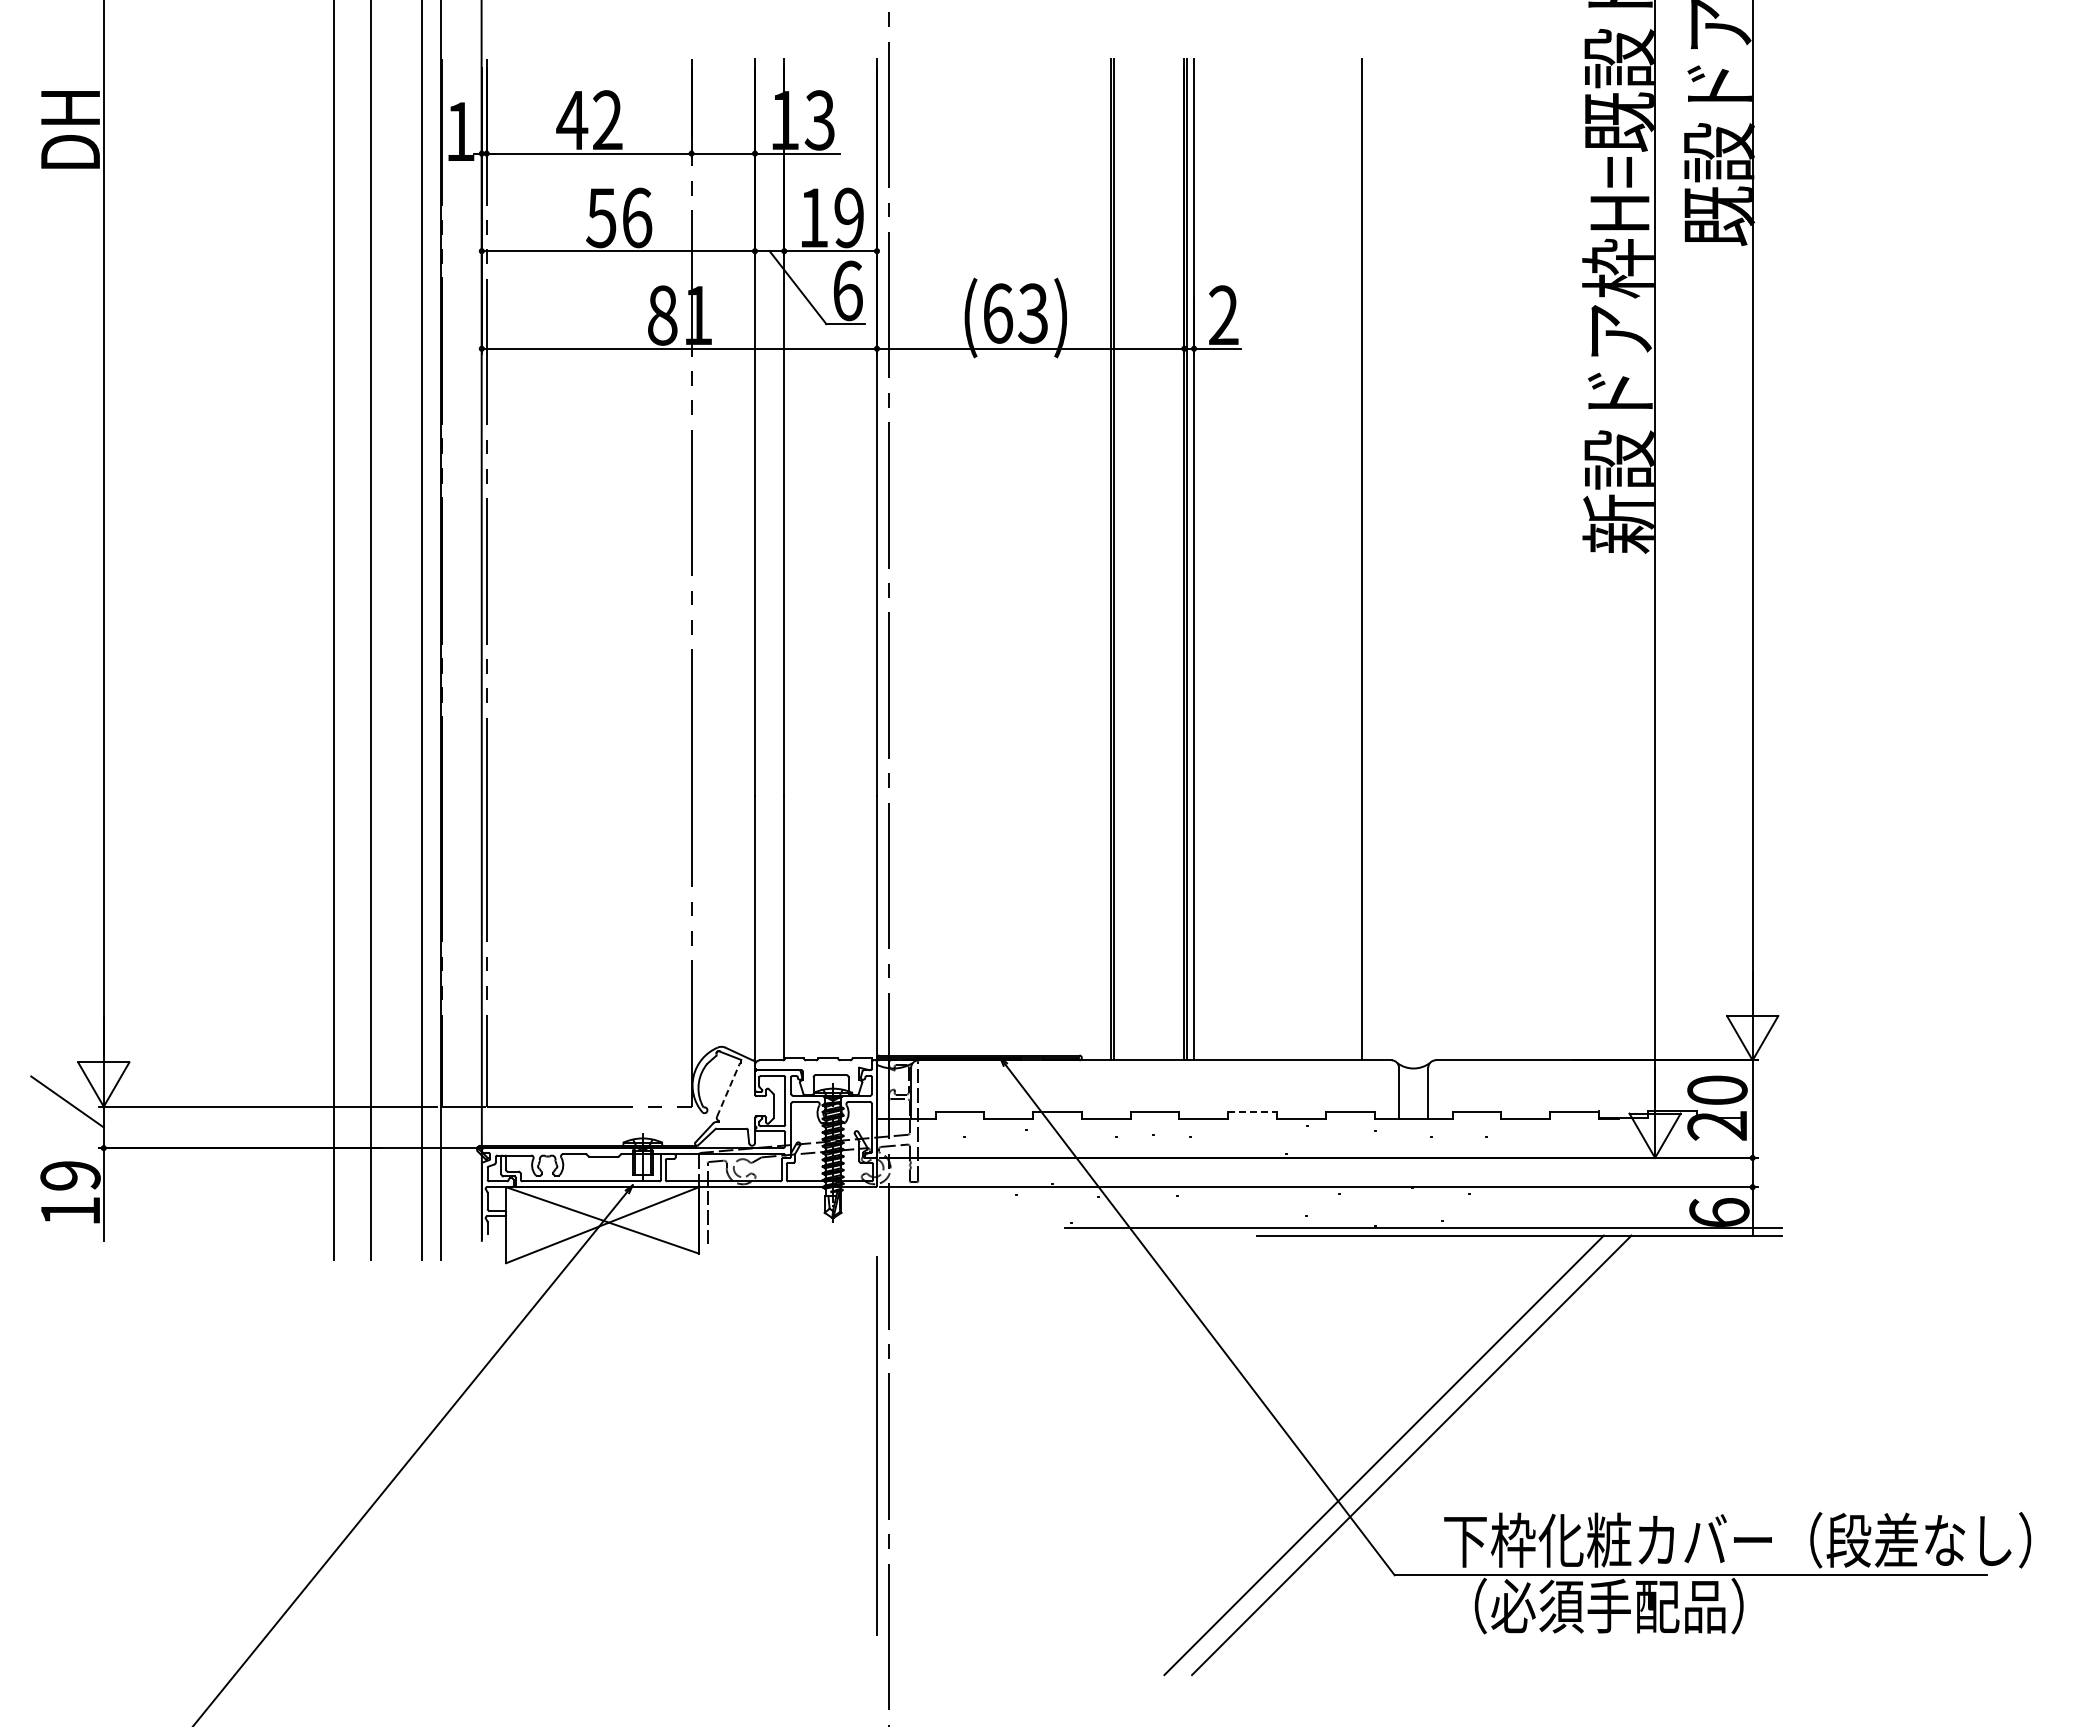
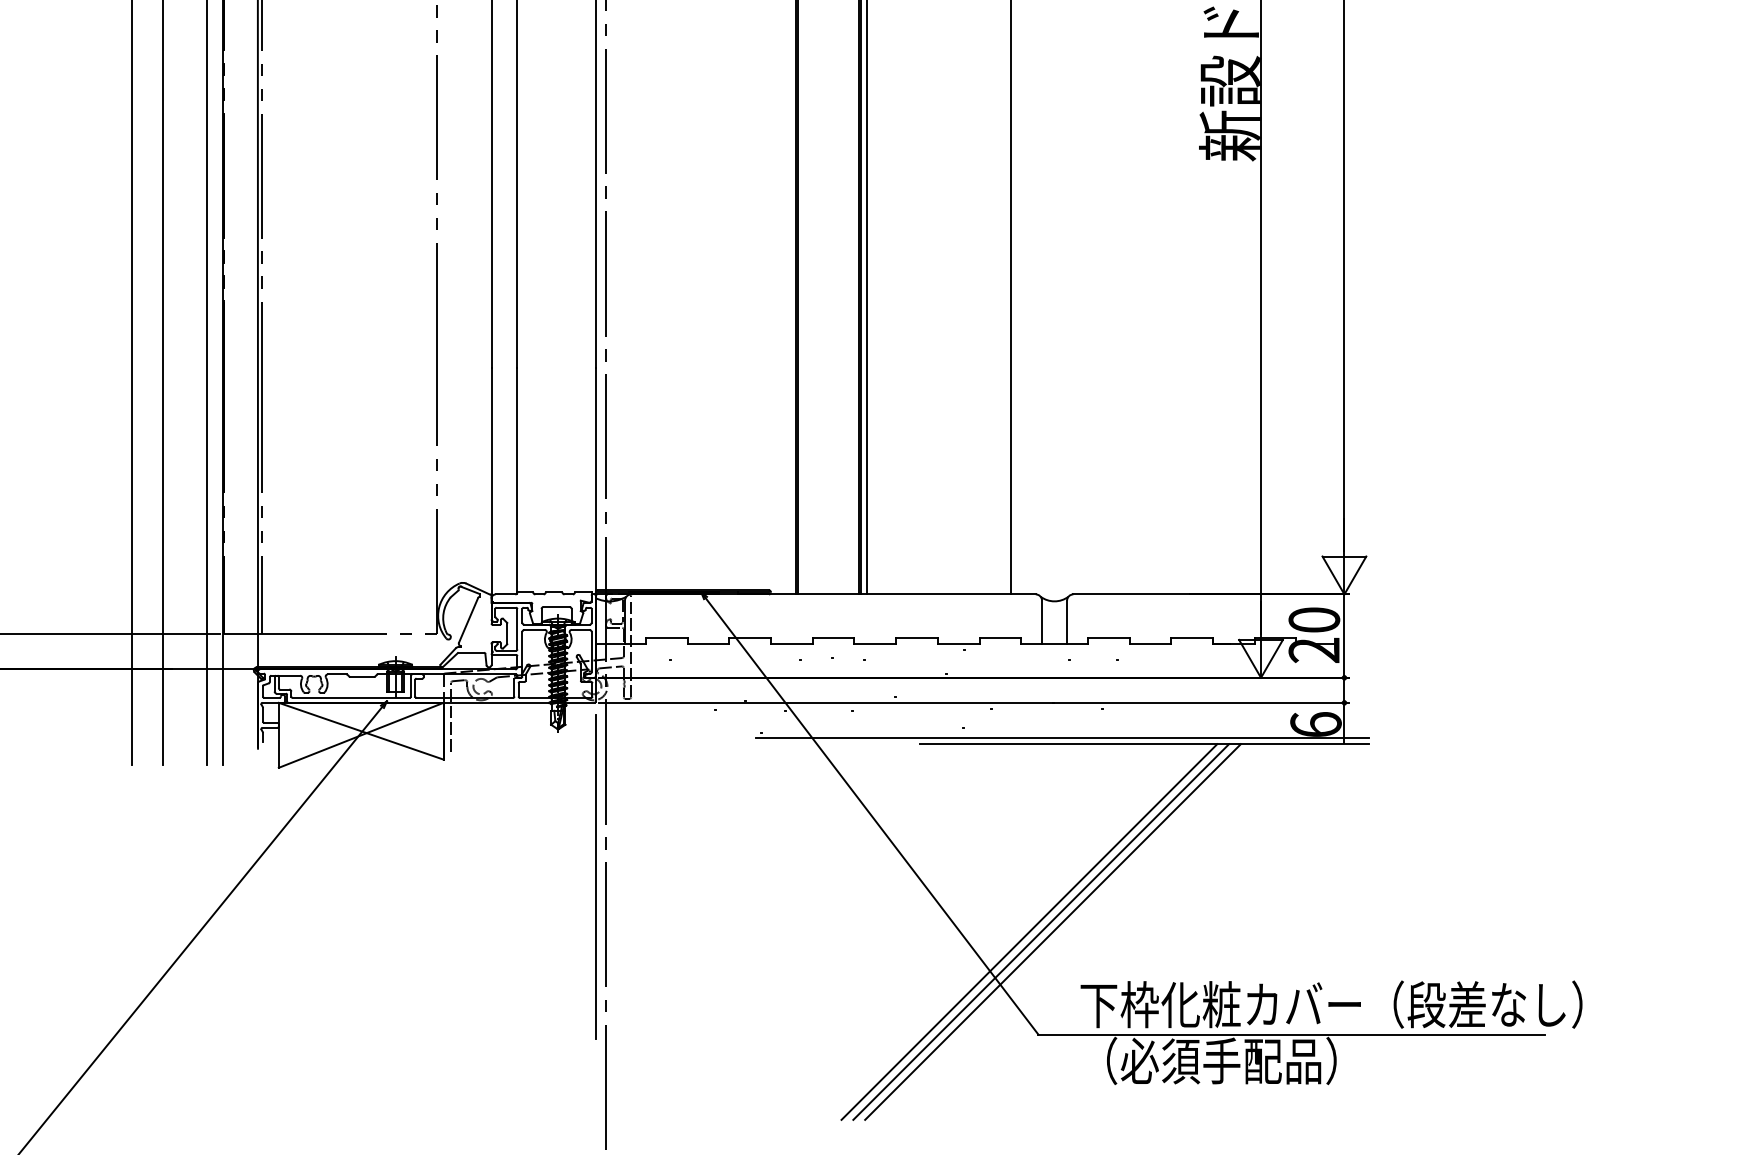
line: (728, 1090) -> (468, 620), dashed -> solid
line: (1253, 1111) -> (917, 638), dashed -> solid
line: (876, 1445) -> (595, 876), moved
line: (1397, 1455) -> (1040, 932), added

